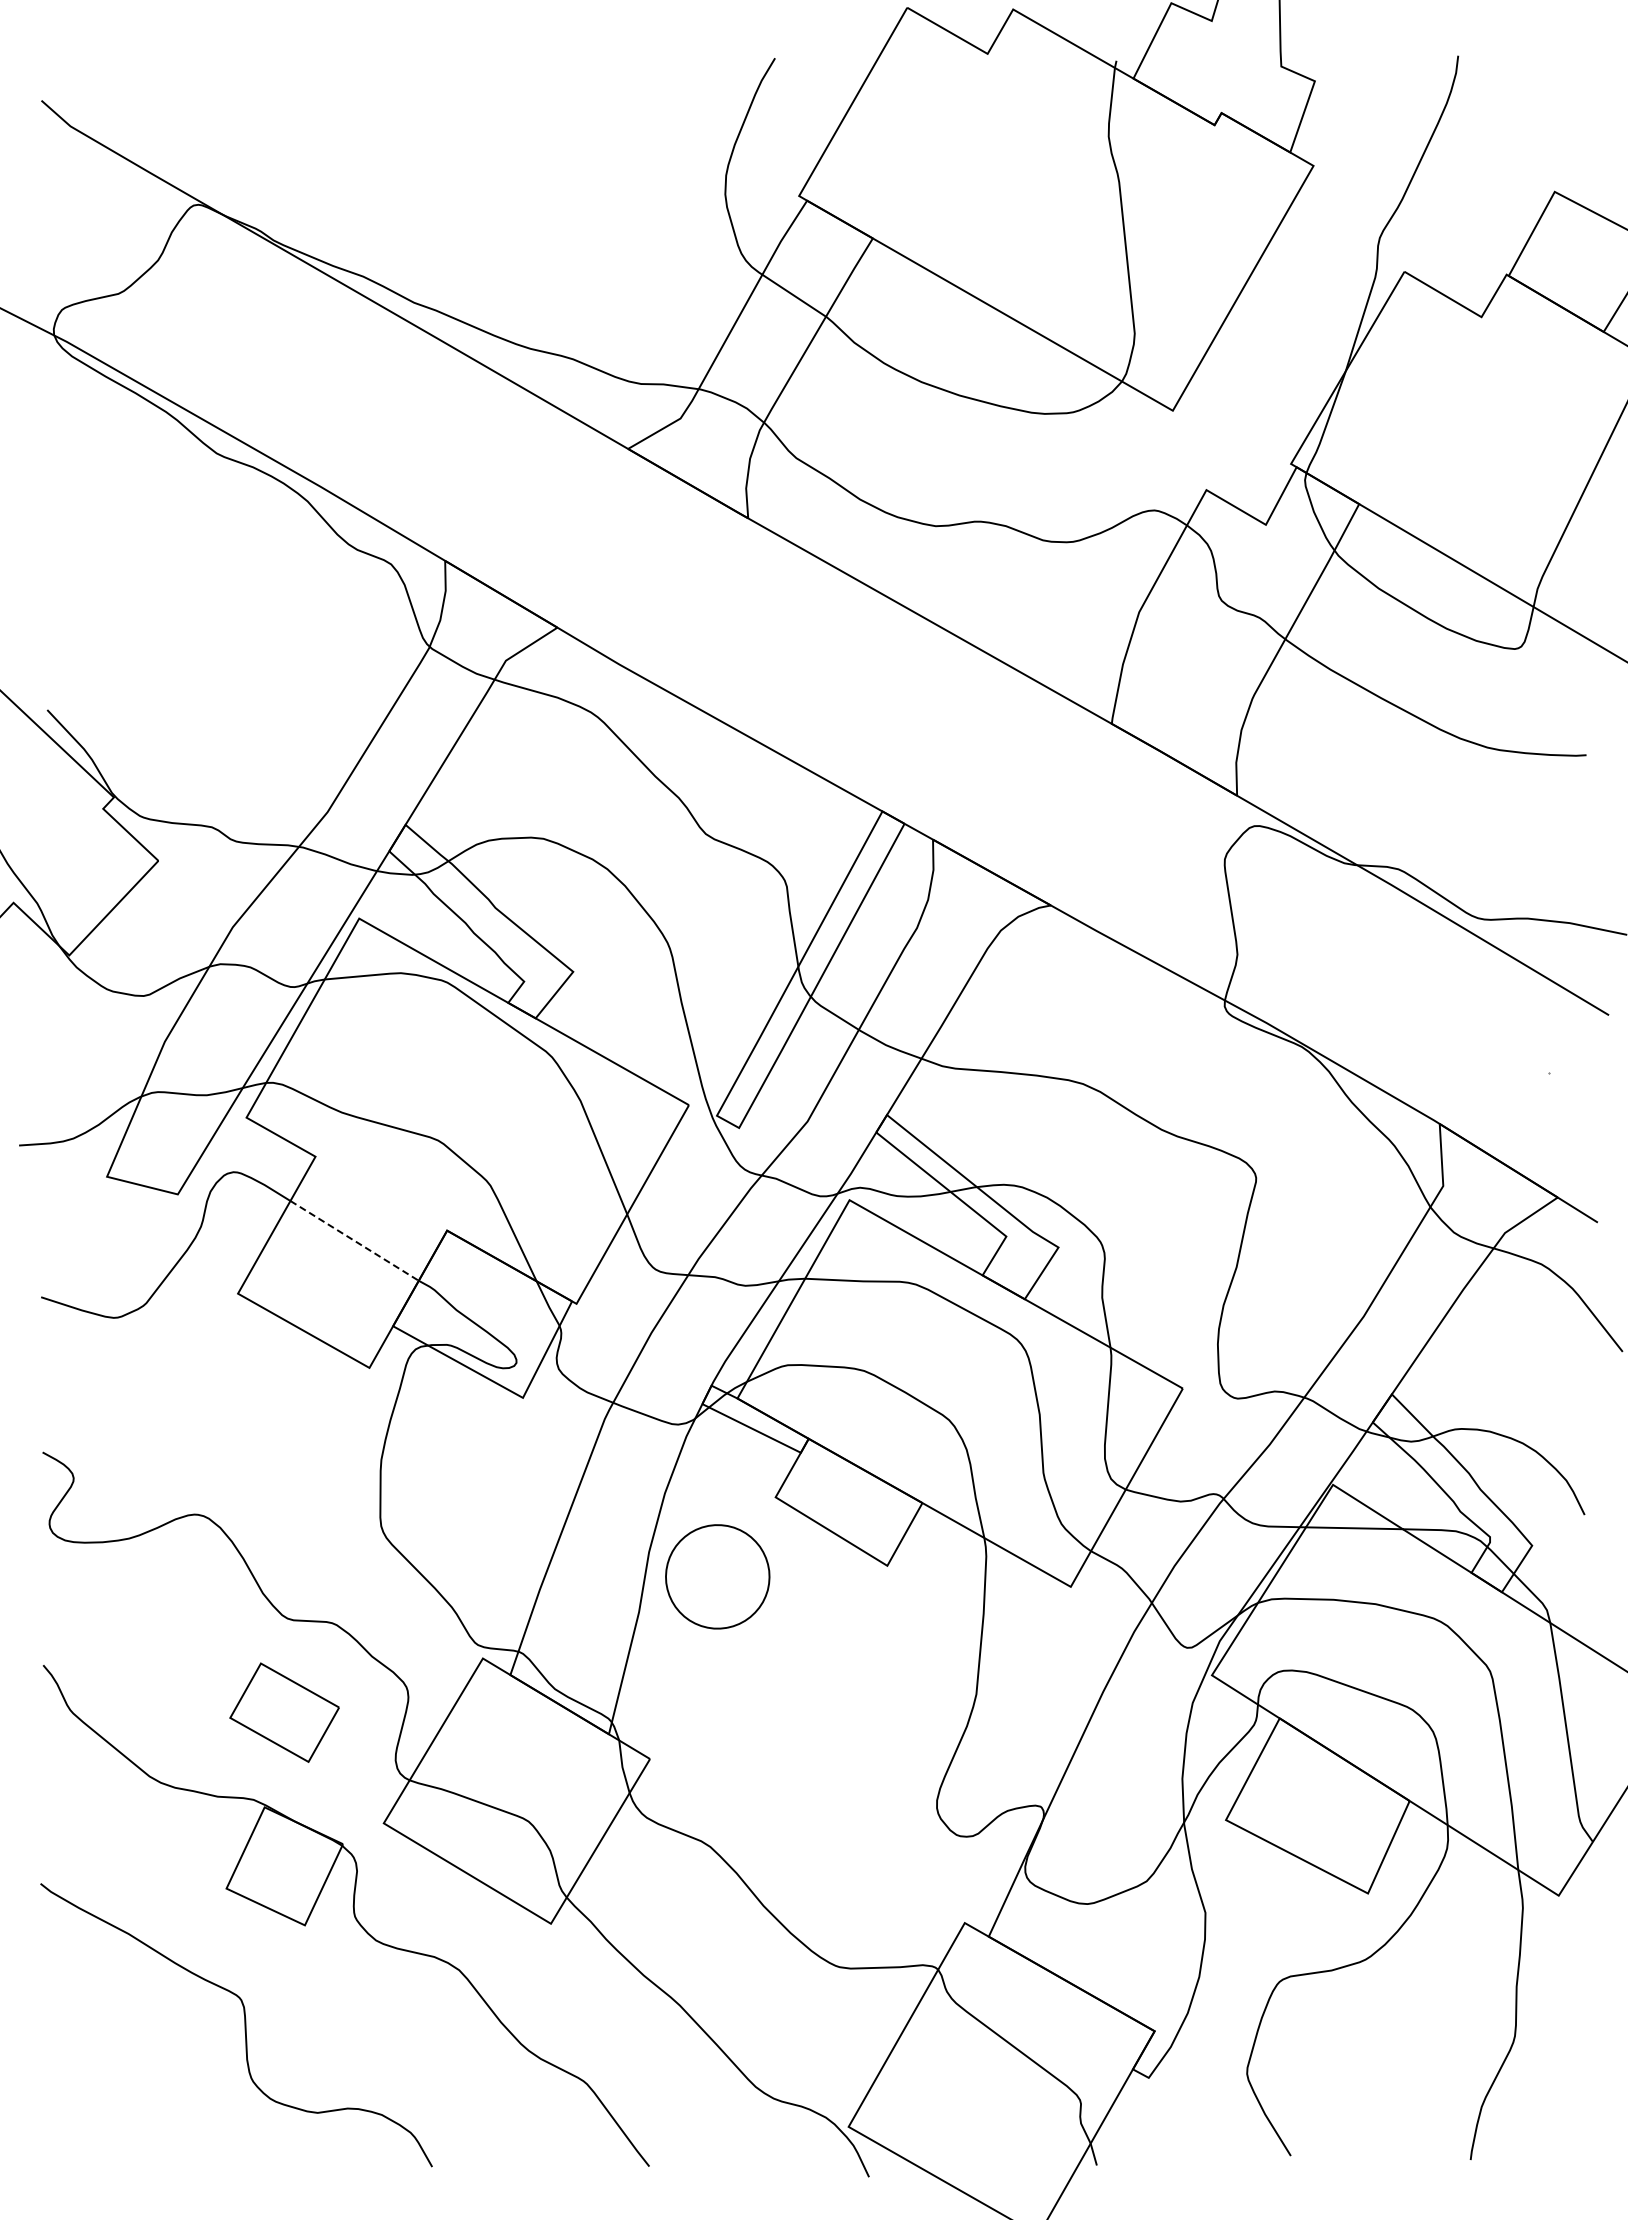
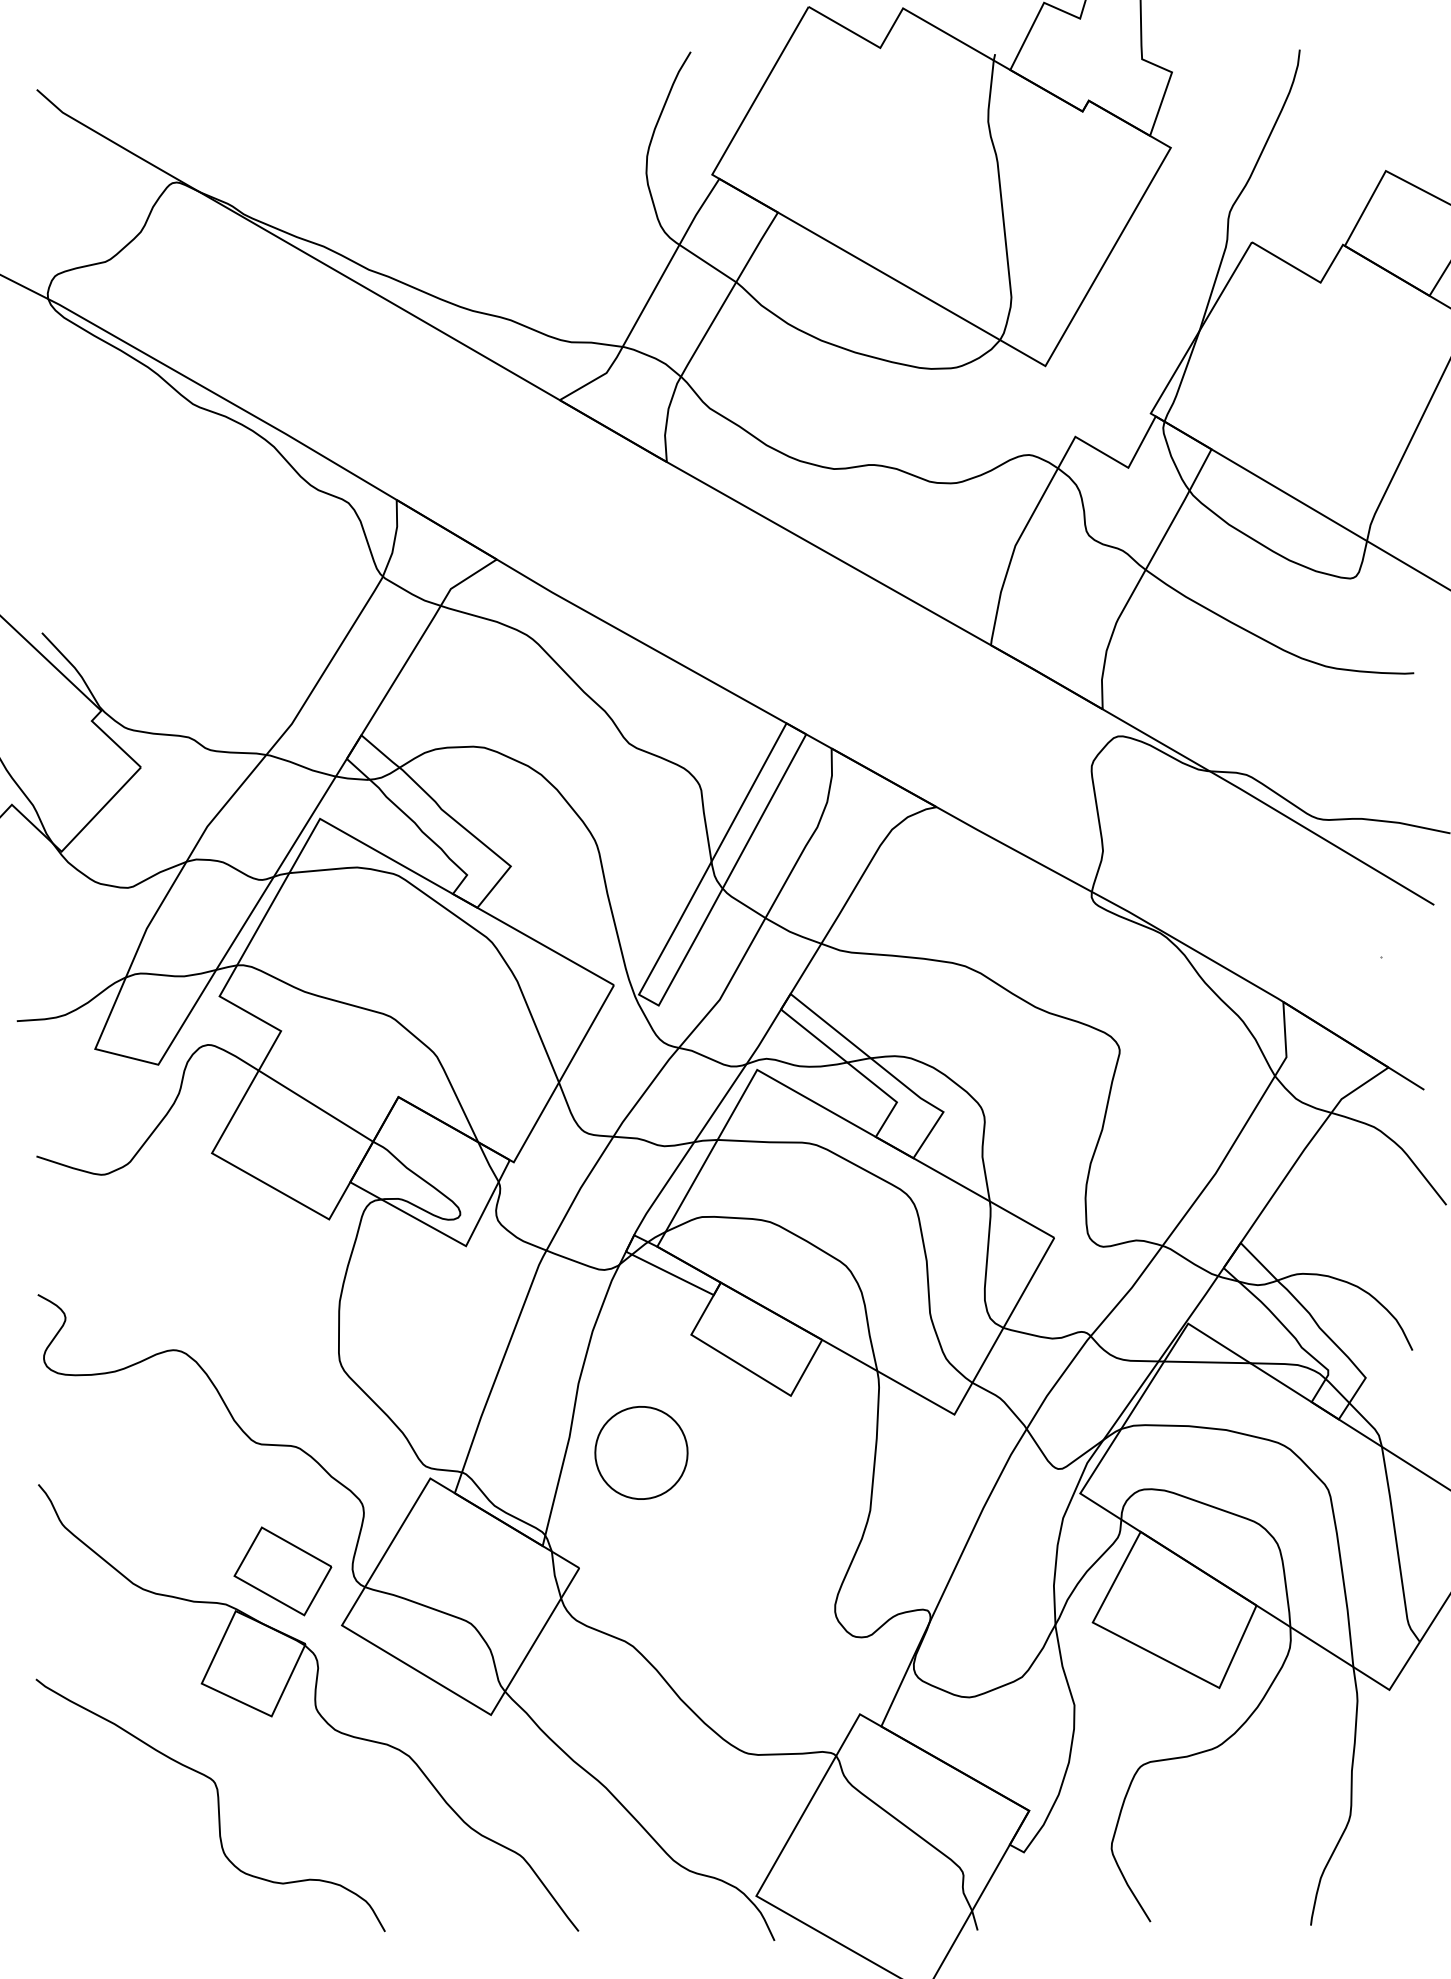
line: (354, 1240) -> (315, 1105), dashed -> solid
part: (717, 1576) -> (641, 1452), moved
part: (284, 1712) -> (282, 1571), moved

